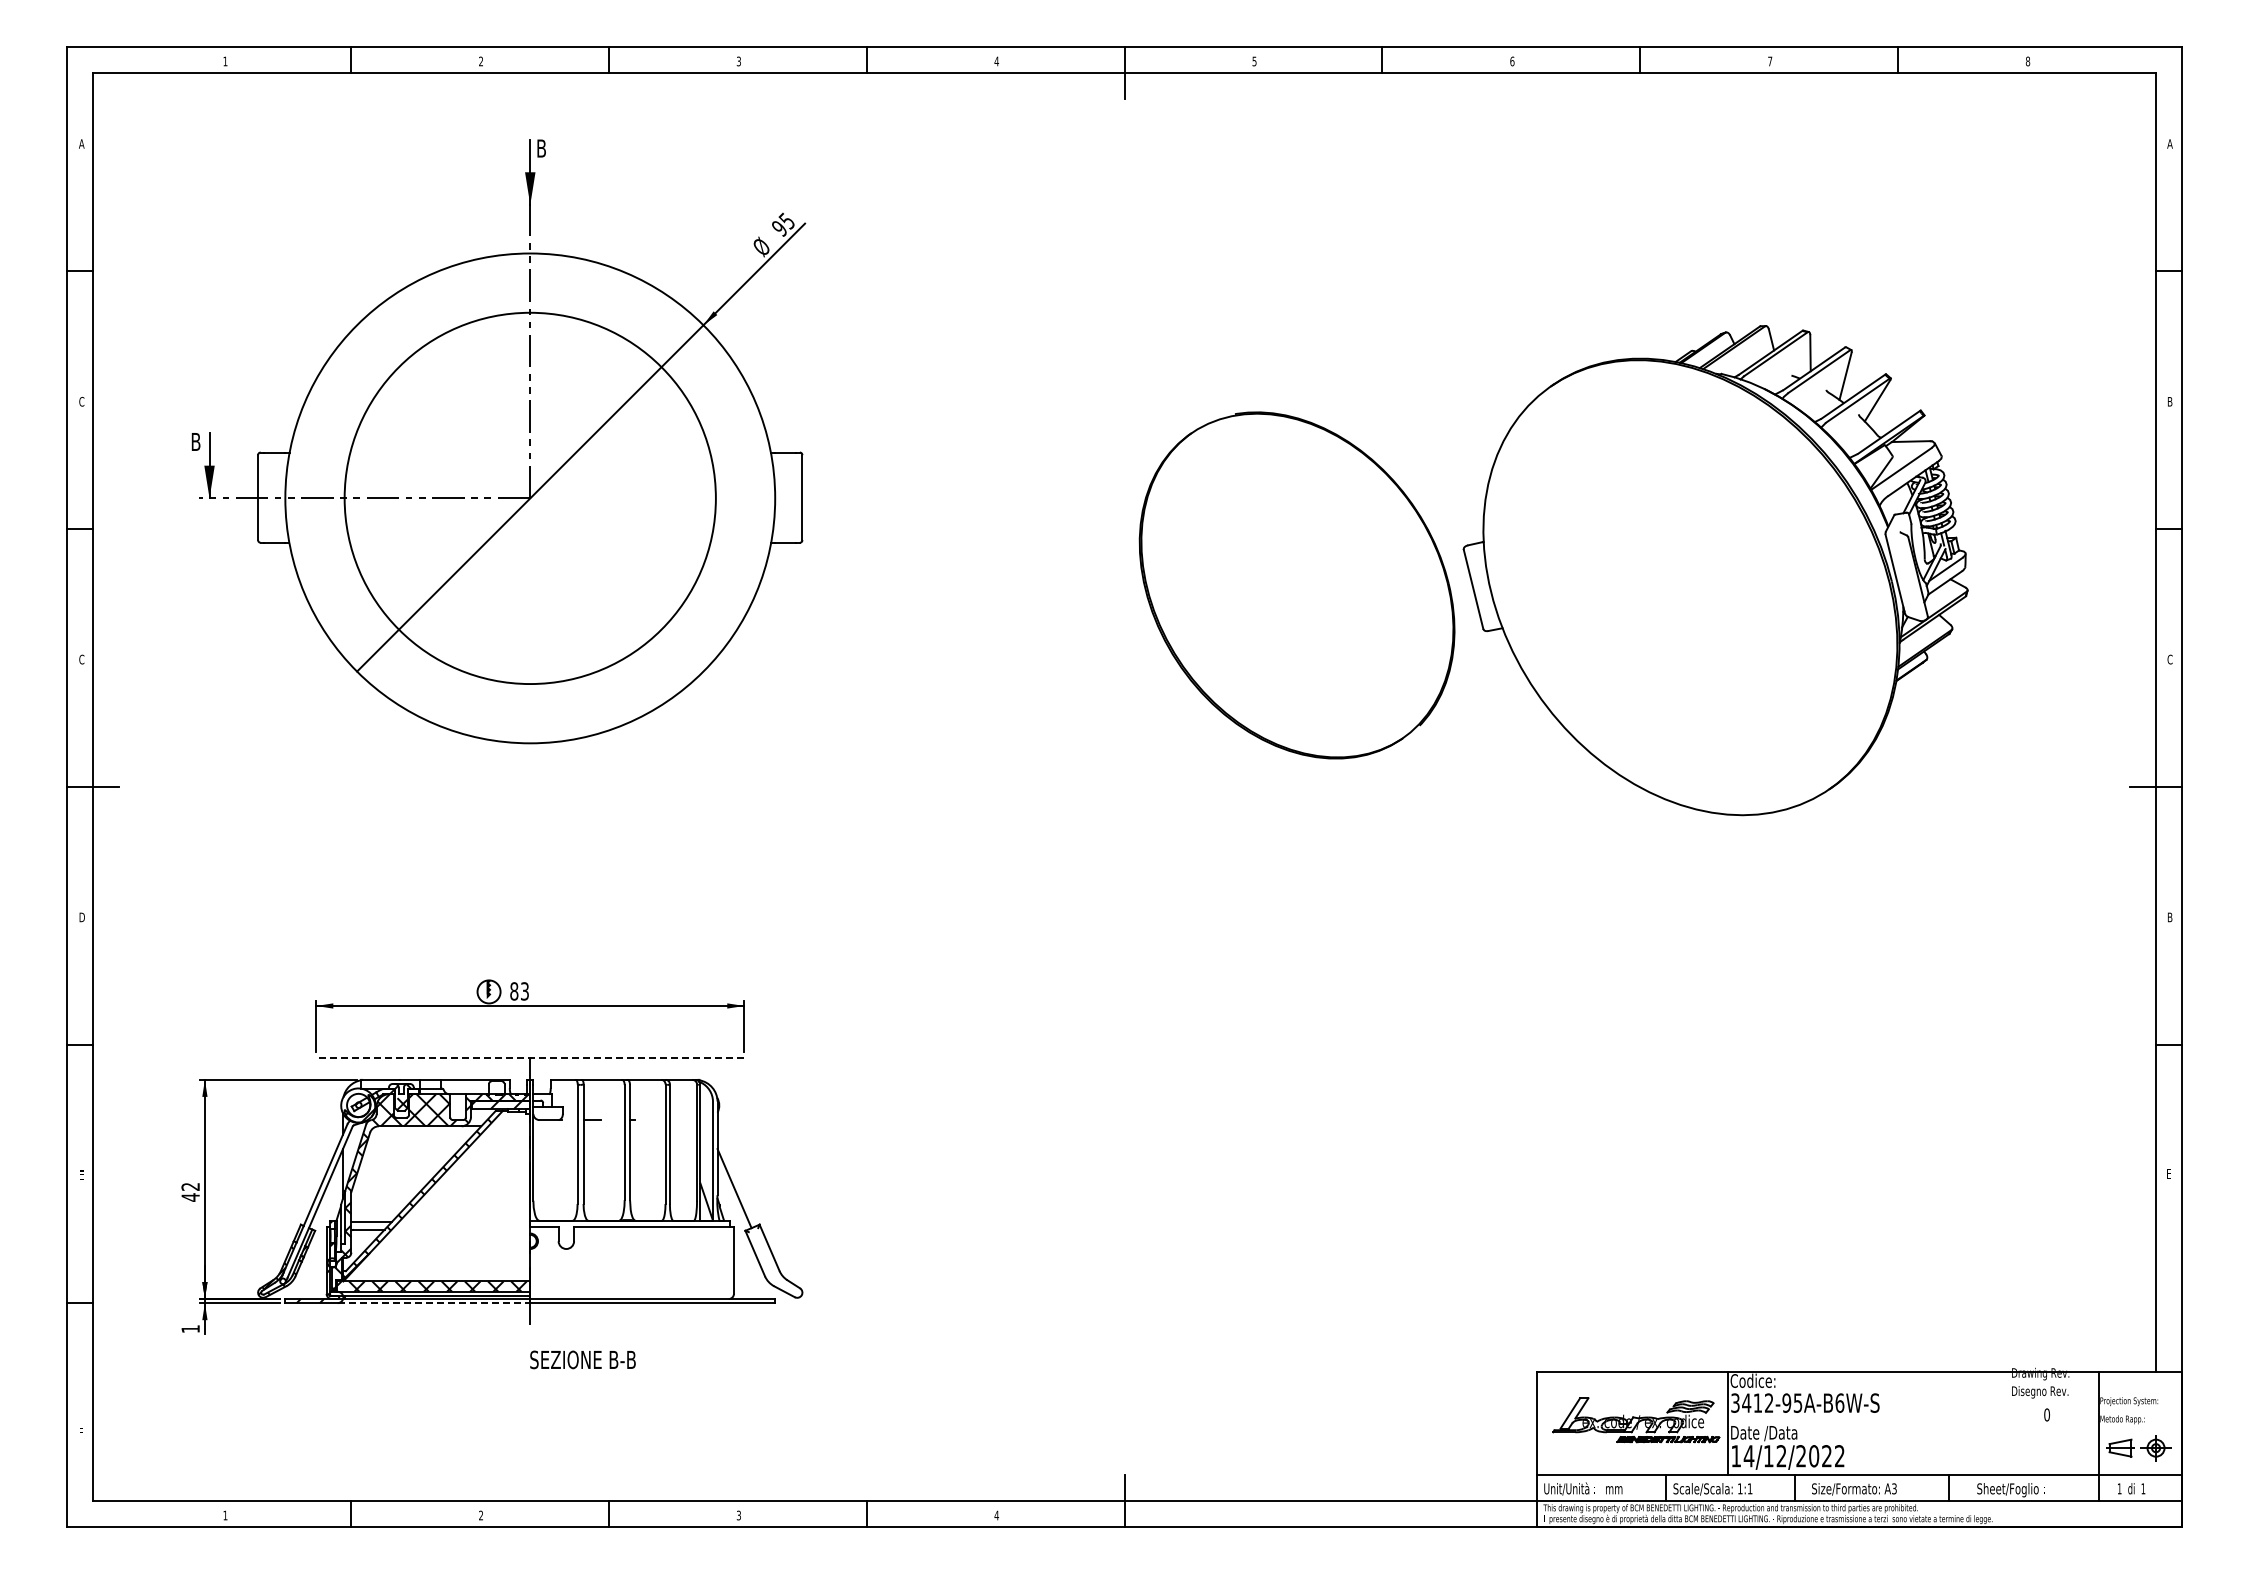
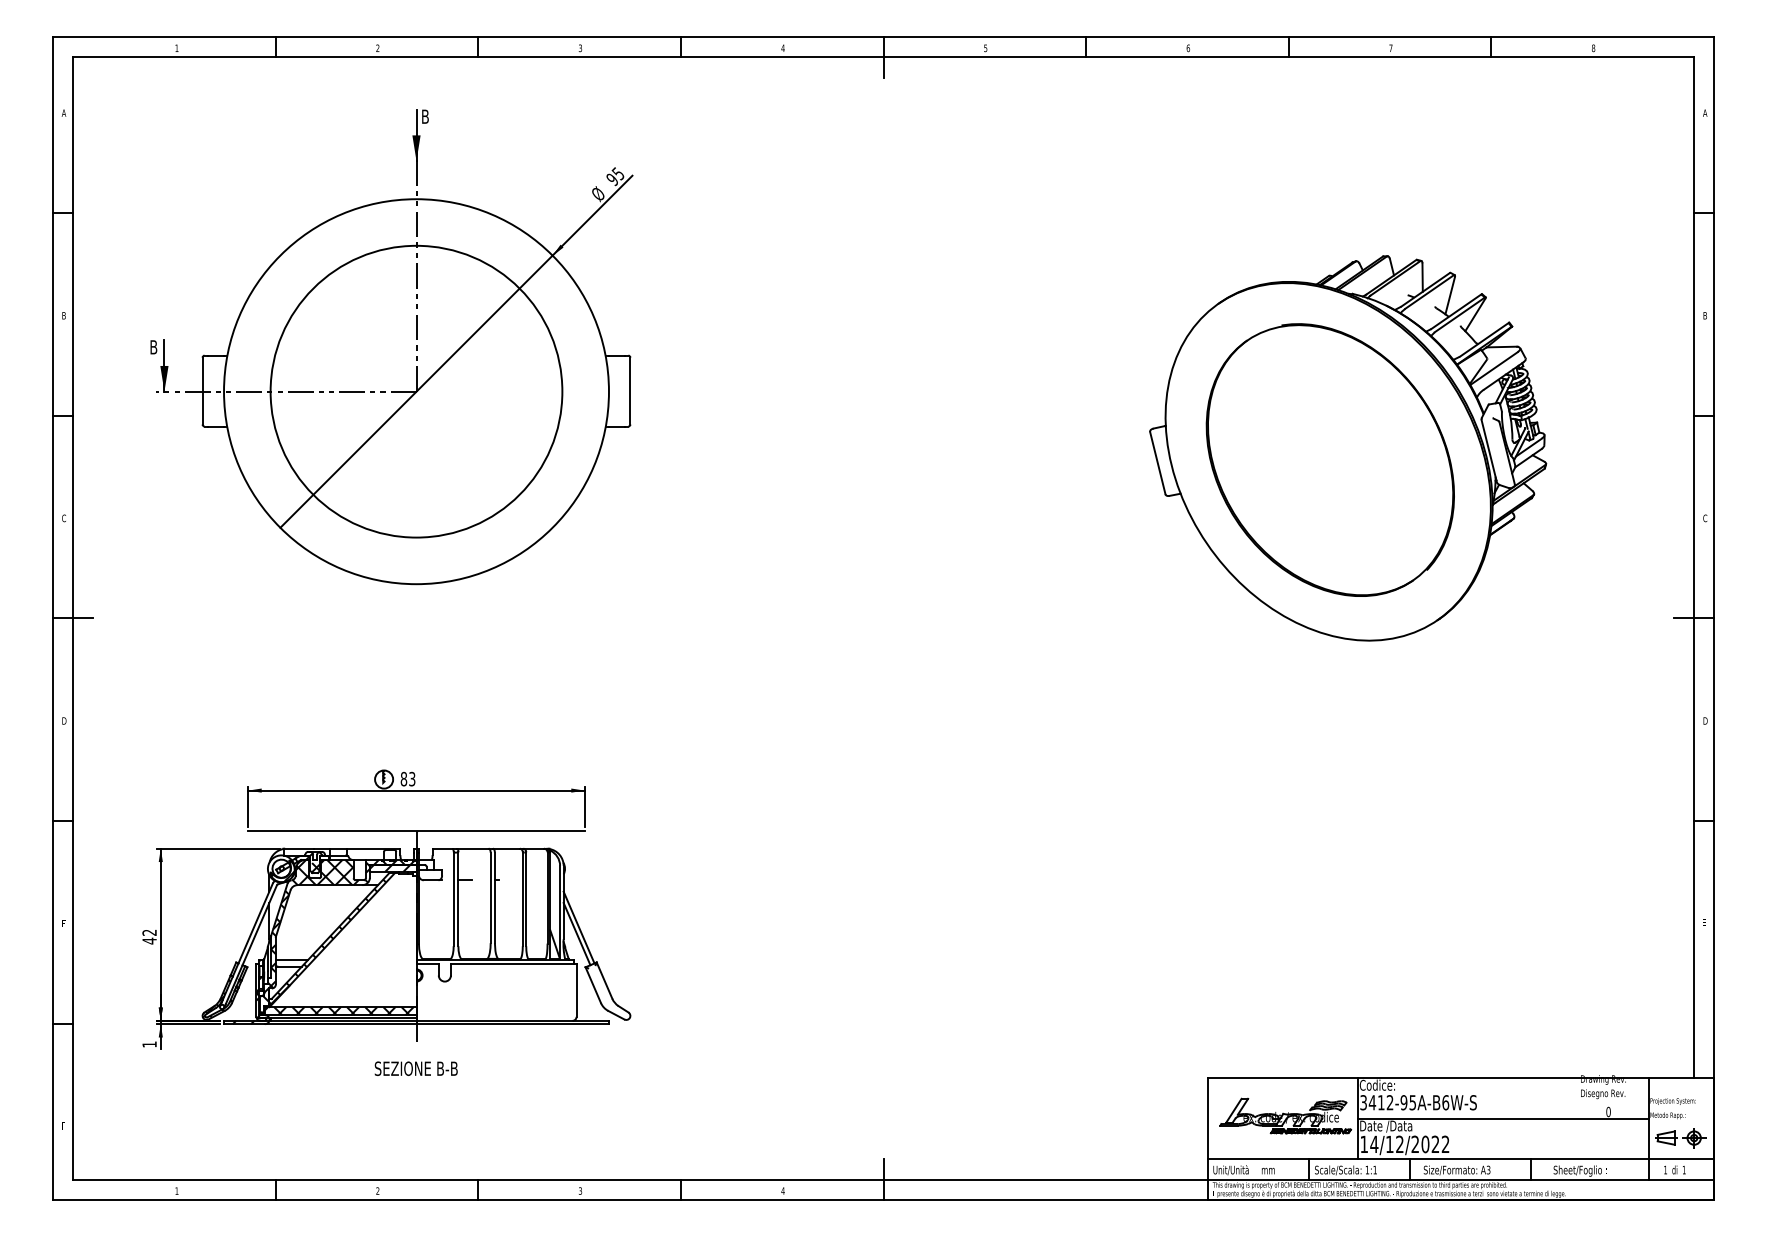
text: (81, 401) -> (63, 315), C -> B
part: (1296, 585) -> (1329, 460), moved
text: (2170, 917) -> (1705, 721), B -> D
line: (530, 1057) -> (416, 831), dashed -> solid
line: (736, 1179) -> (578, 926), added
line: (434, 1303) -> (341, 1024), dashed -> solid
text: (582, 1359) -> (415, 1068), moved
line: (1913, 1423) -> (1503, 1118), added

